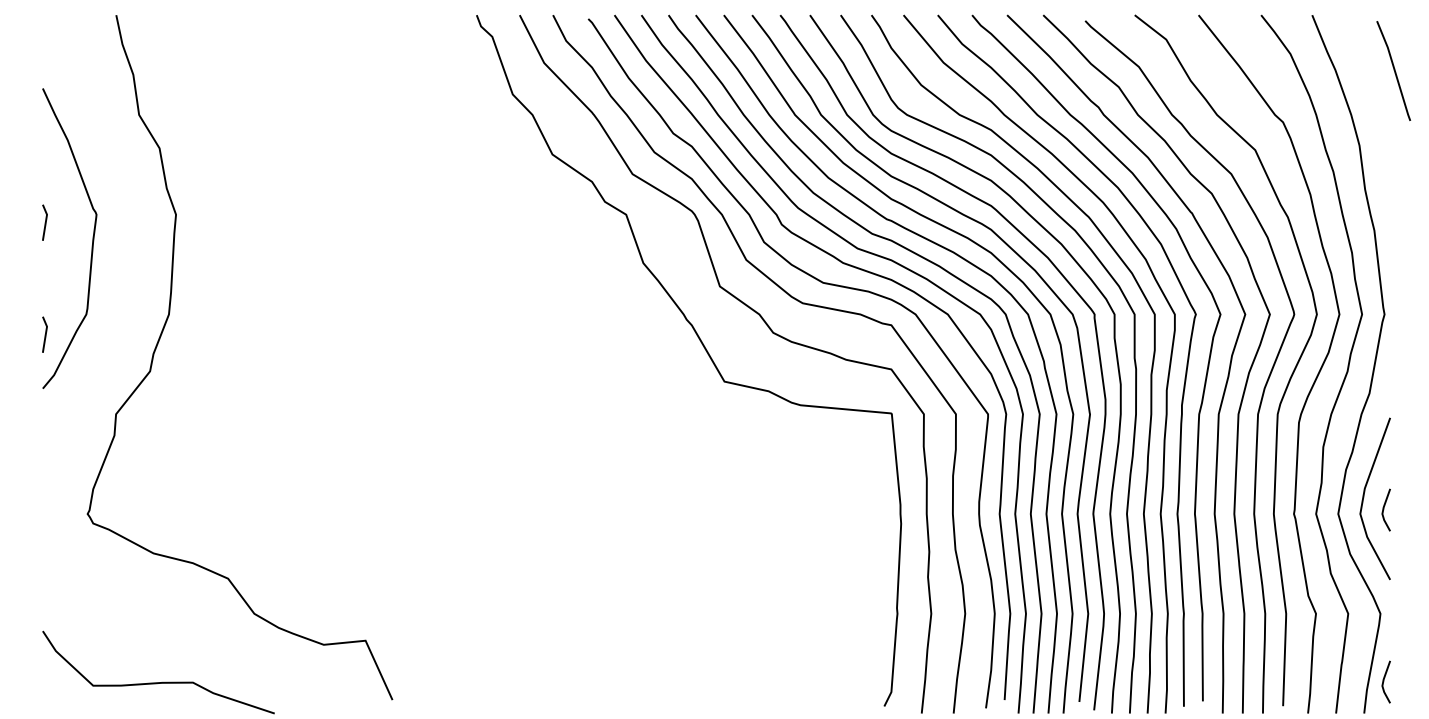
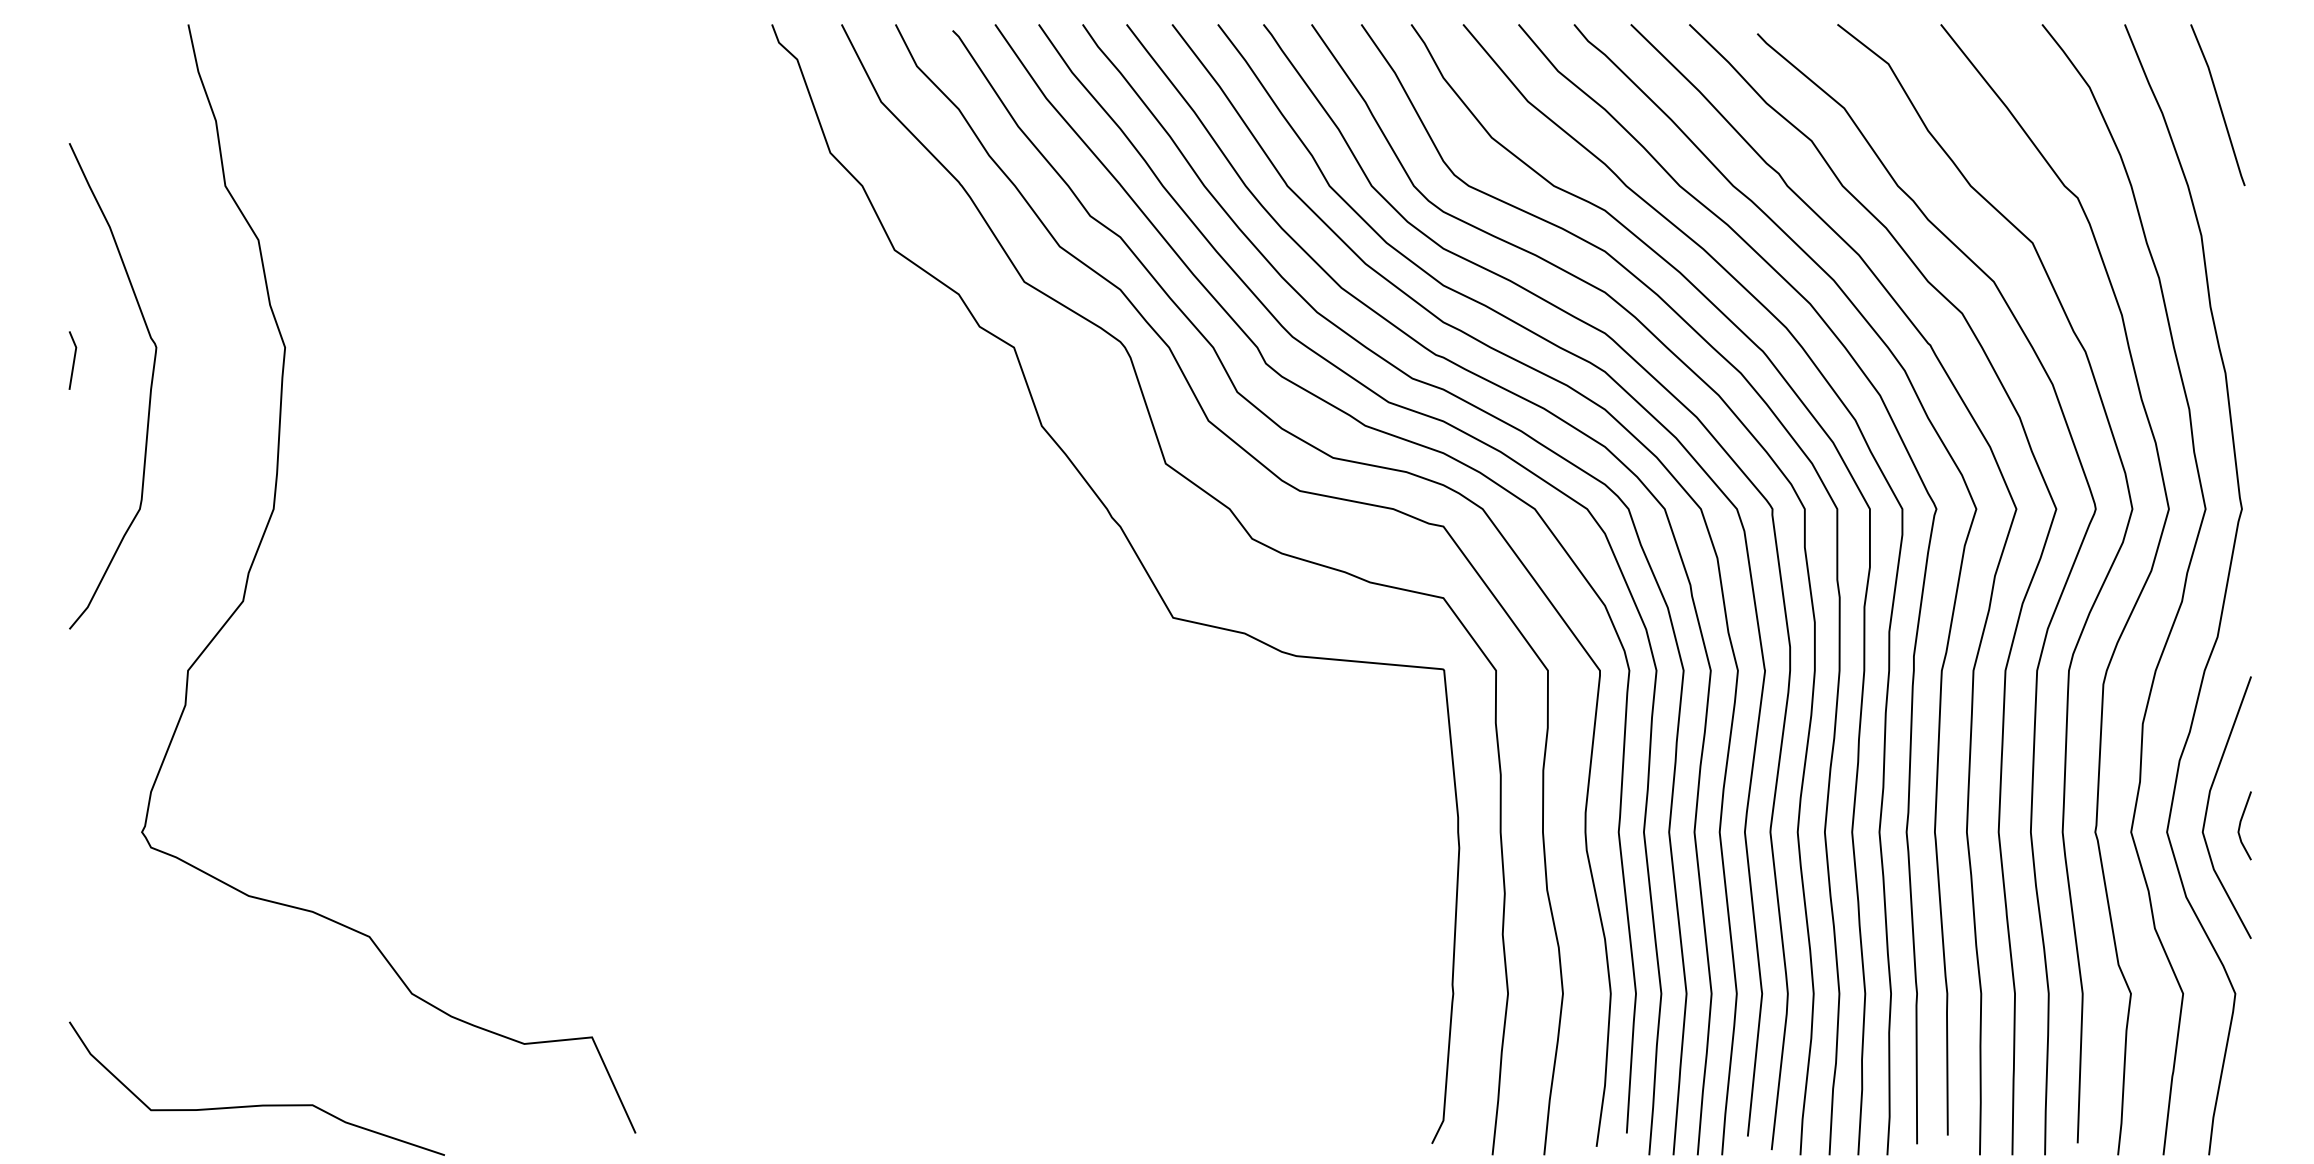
line: (1393, 70) -> (2217, 104), moved
line: (44, 334) -> (72, 541), removed
line: (1384, 681) -> (2241, 1103), removed

